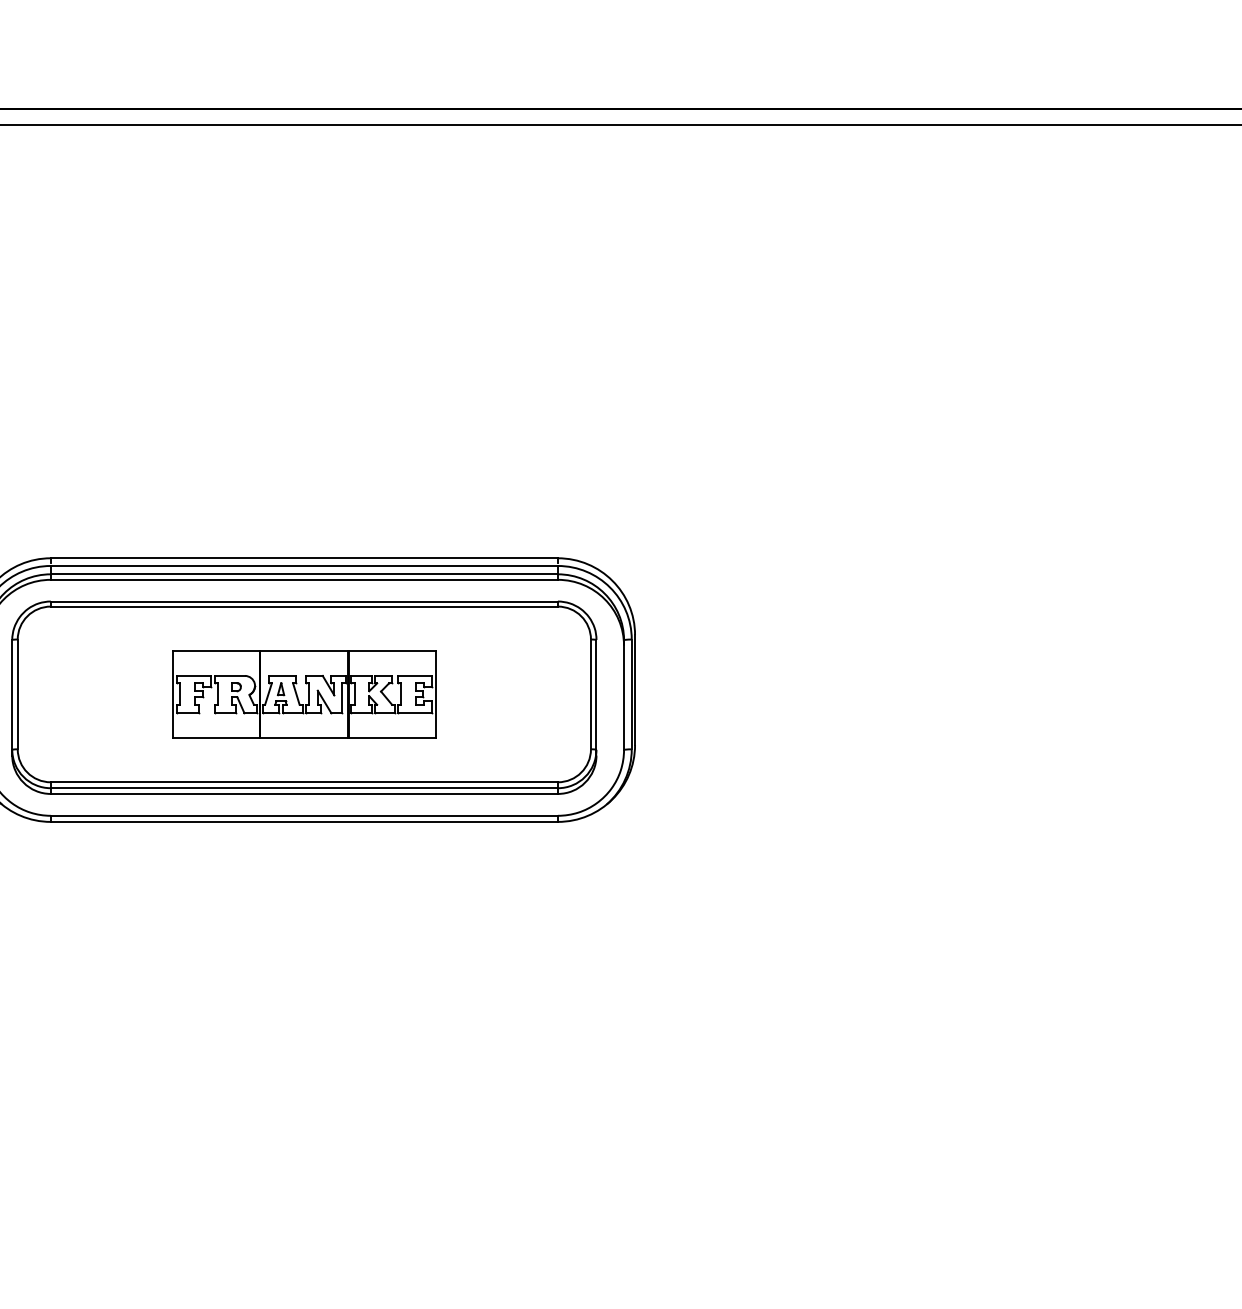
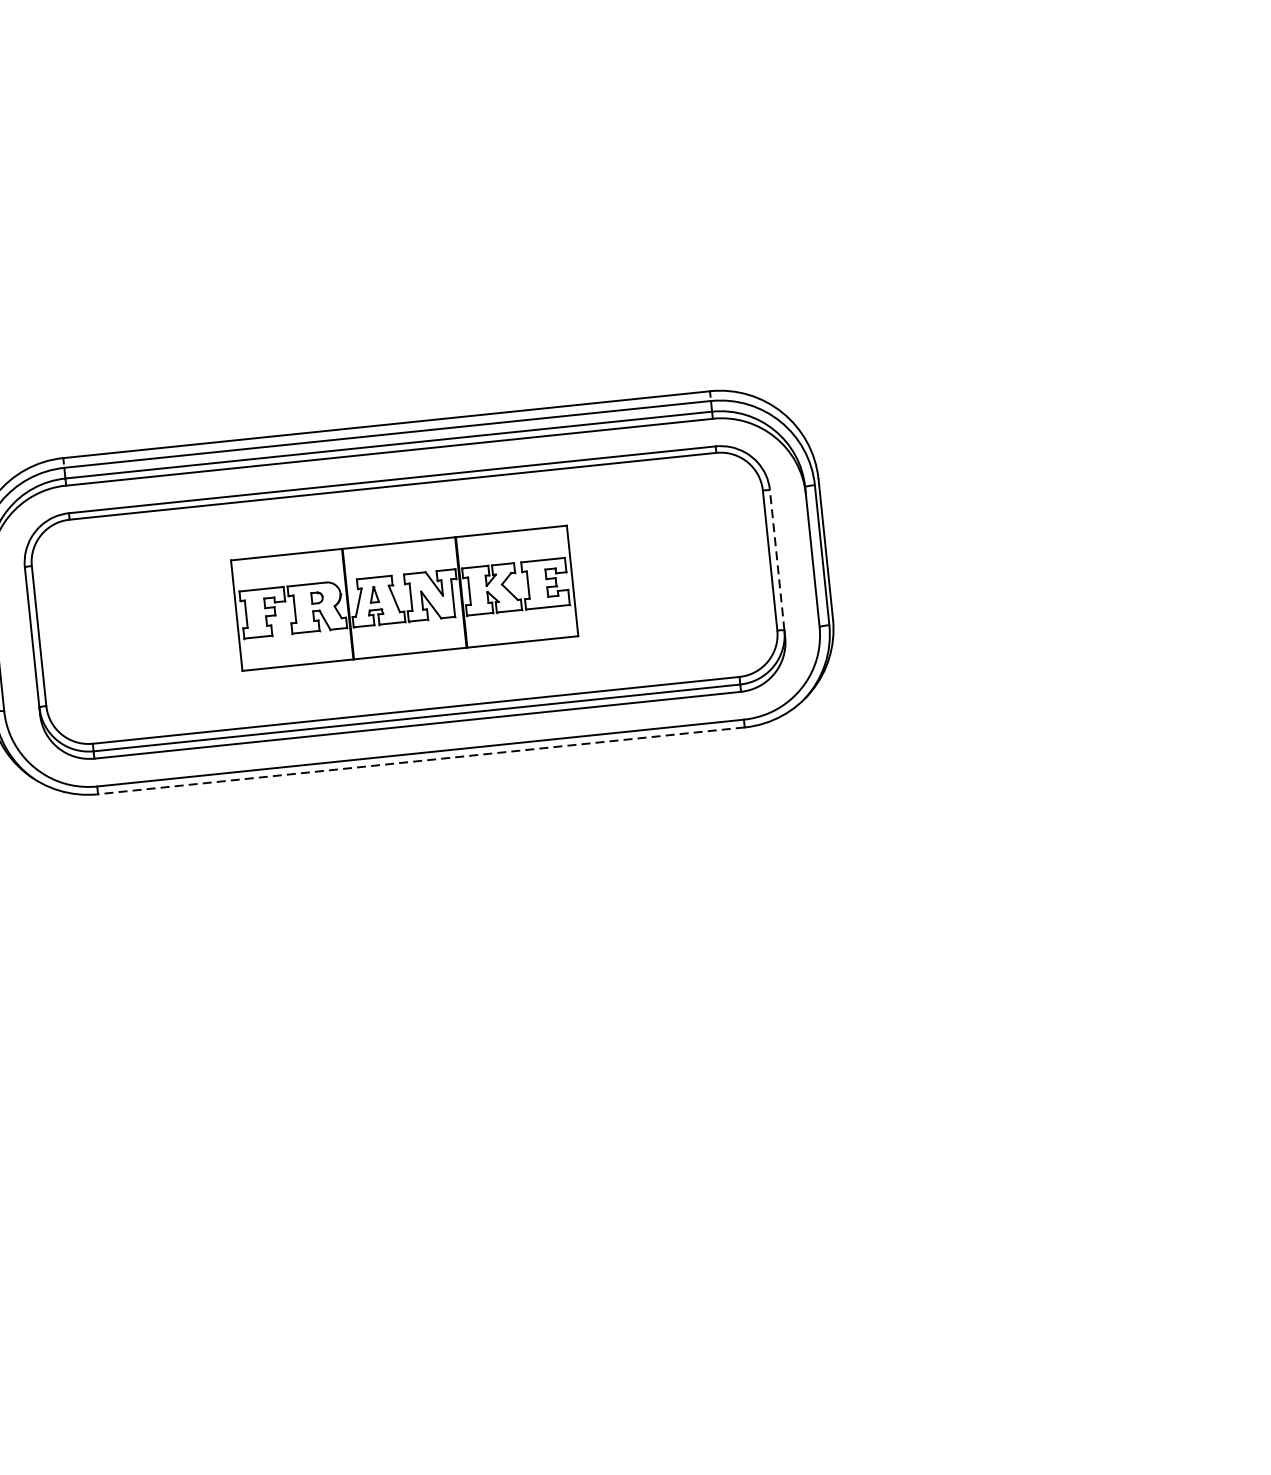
line: (596, 694) -> (777, 559), solid -> dashed
line: (304, 821) -> (421, 760), solid -> dashed

